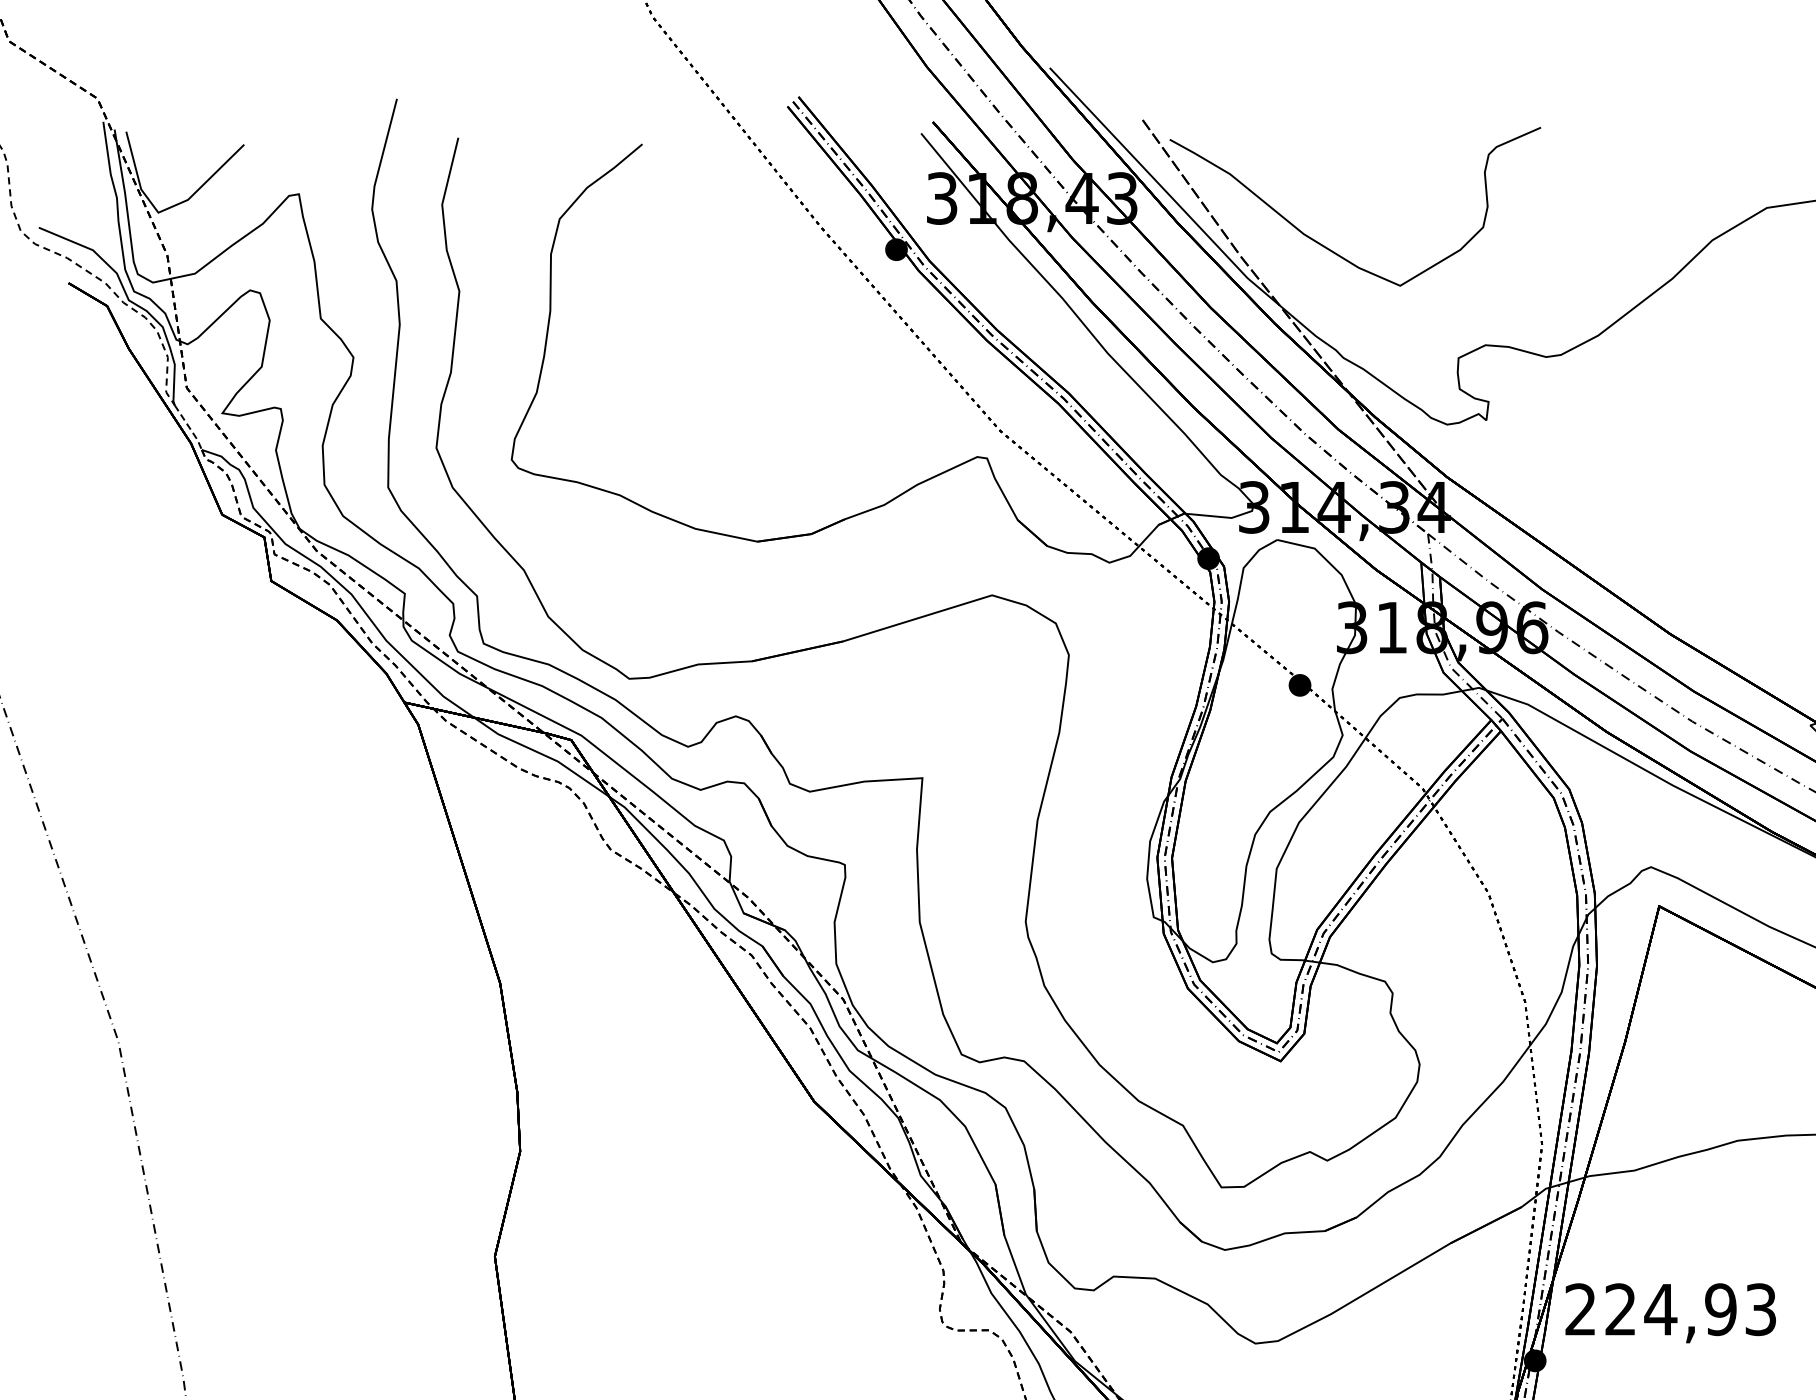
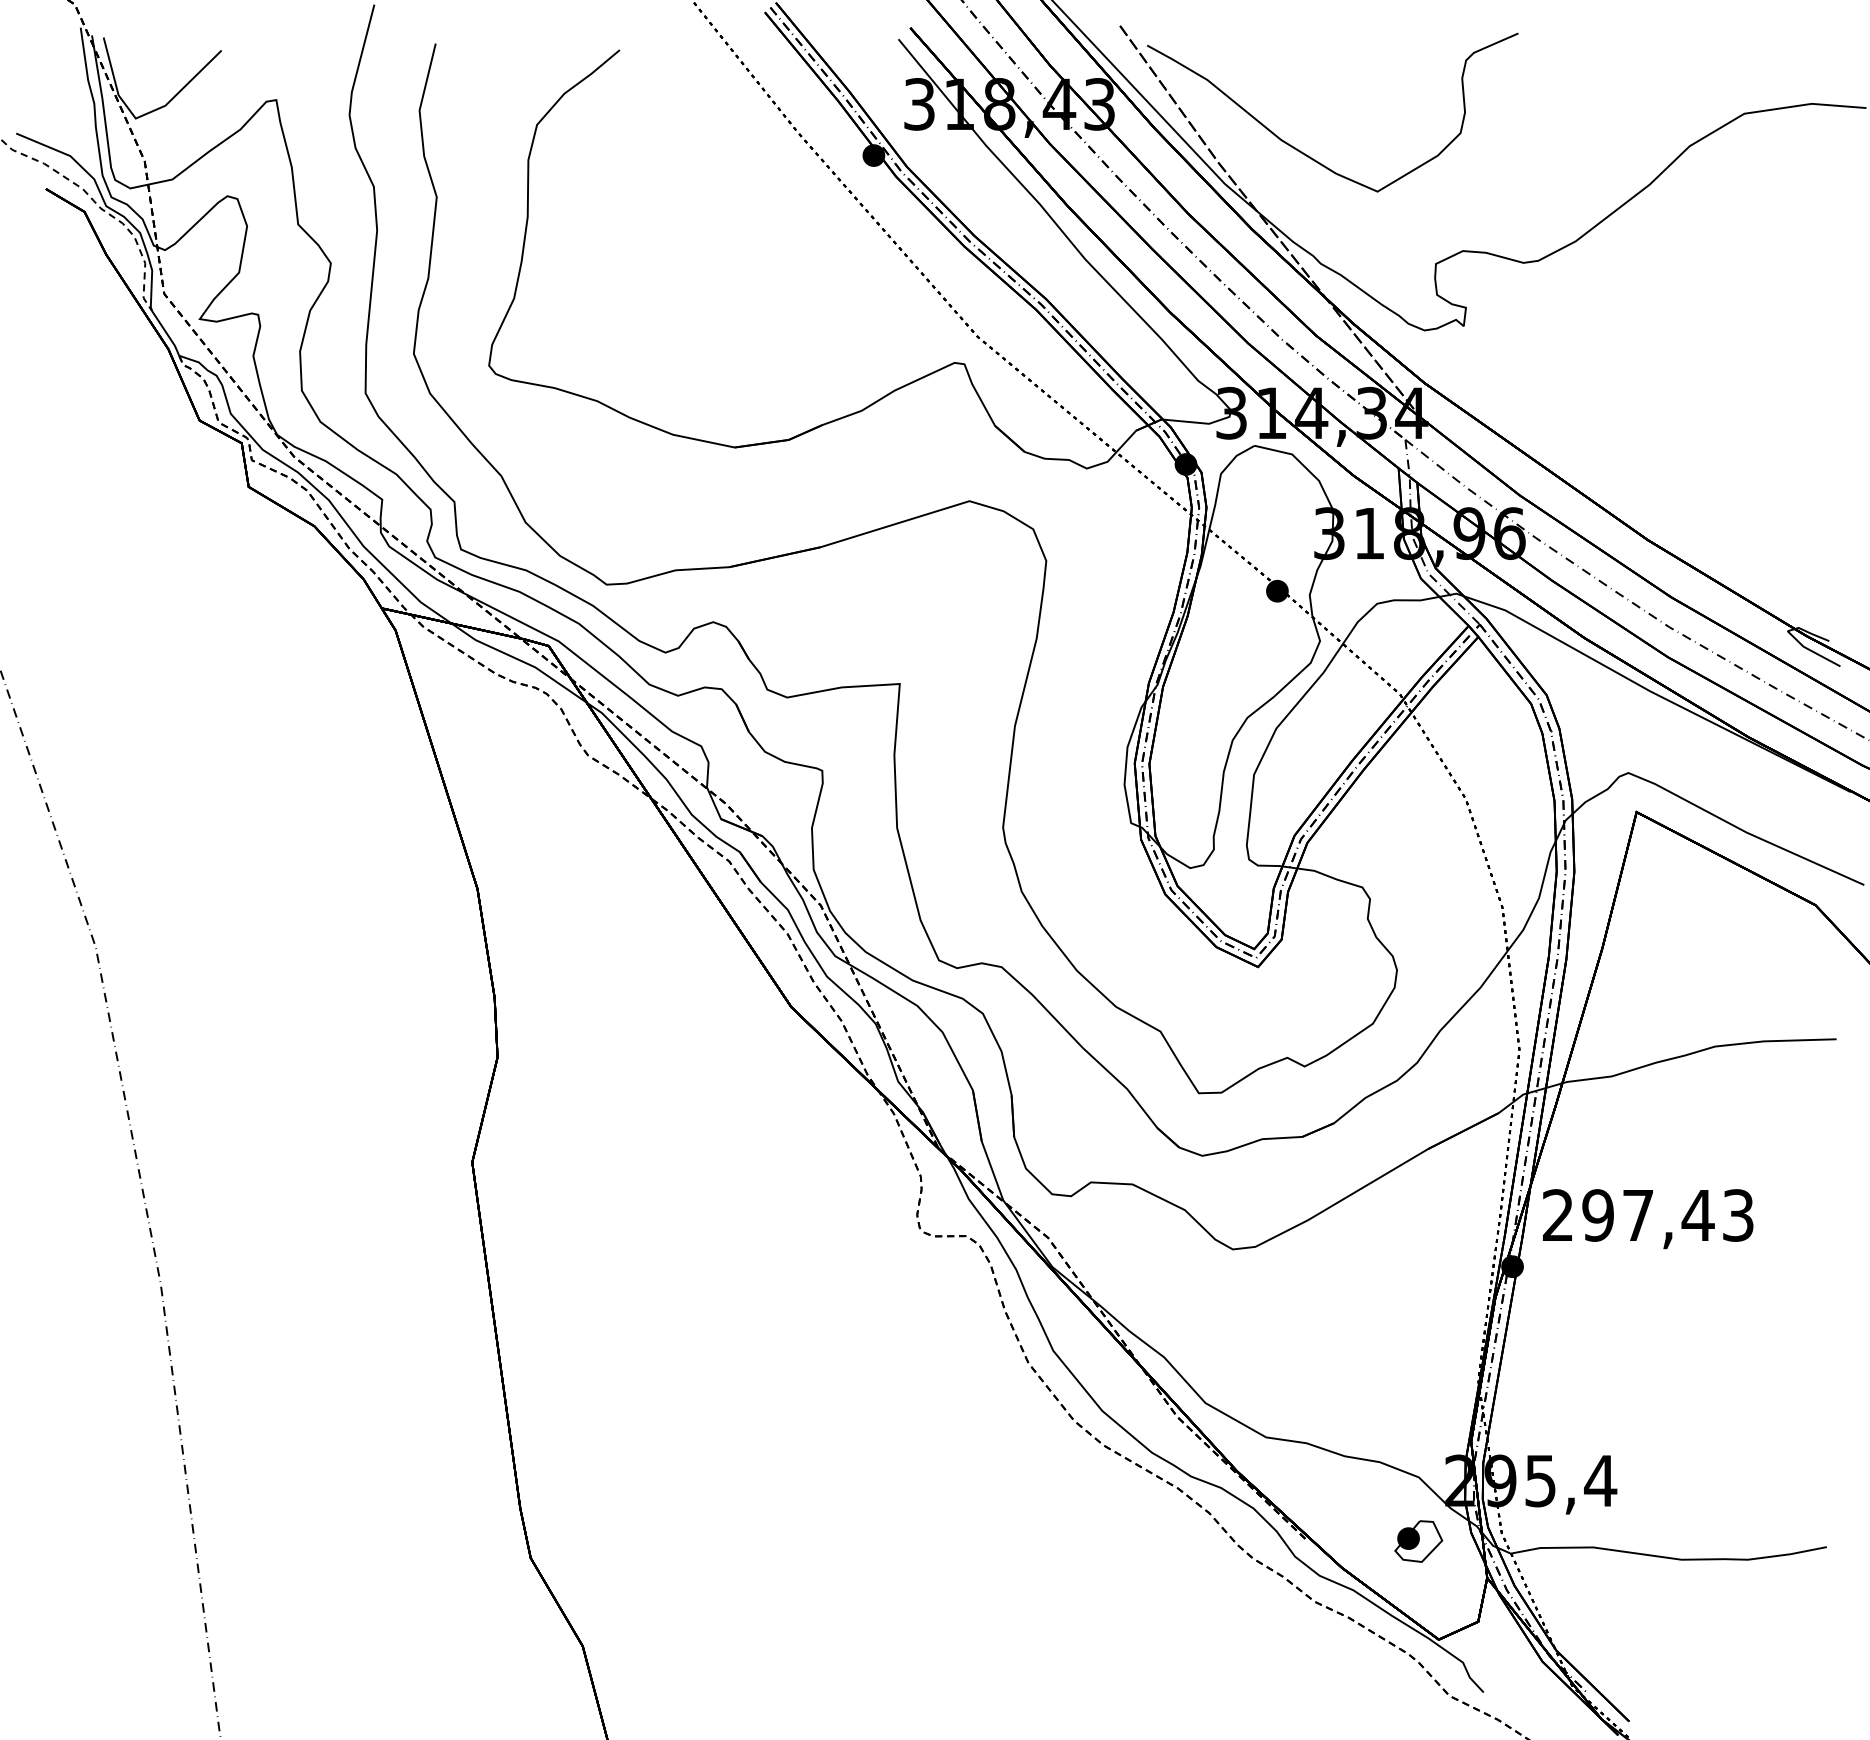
line: (190, 428) -> (167, 334), dashed -> solid
text: (1671, 1309) -> (1648, 1215), 224,93 -> 297,43

